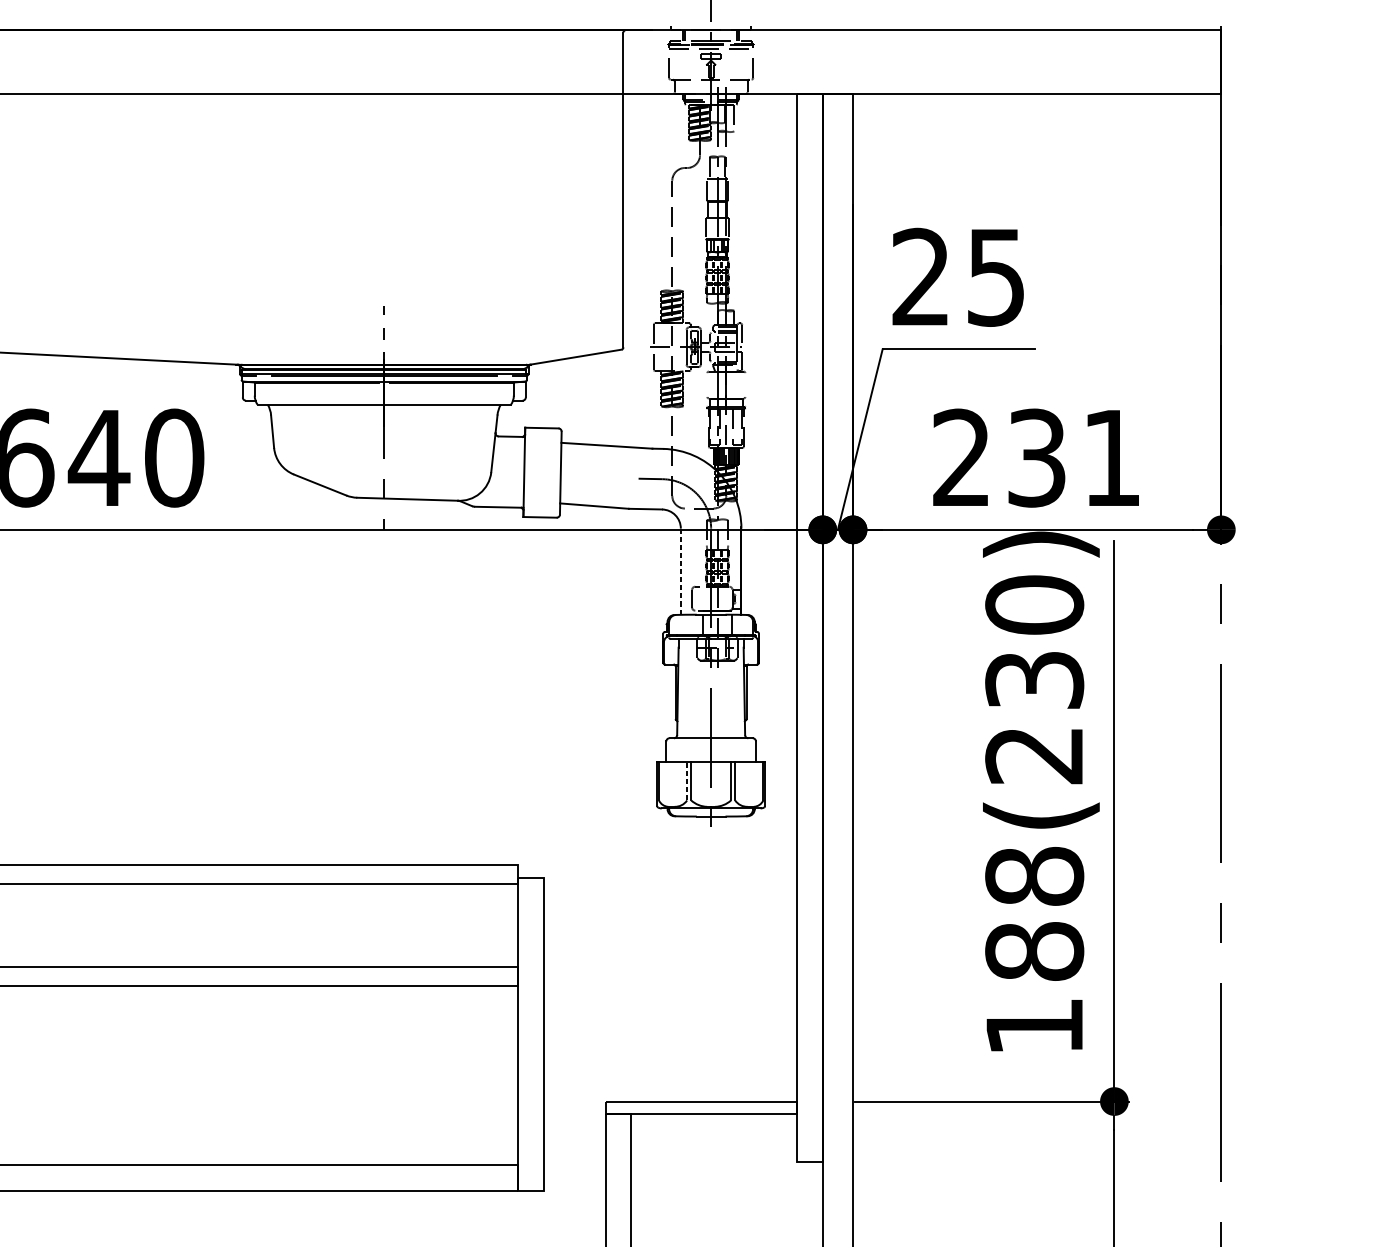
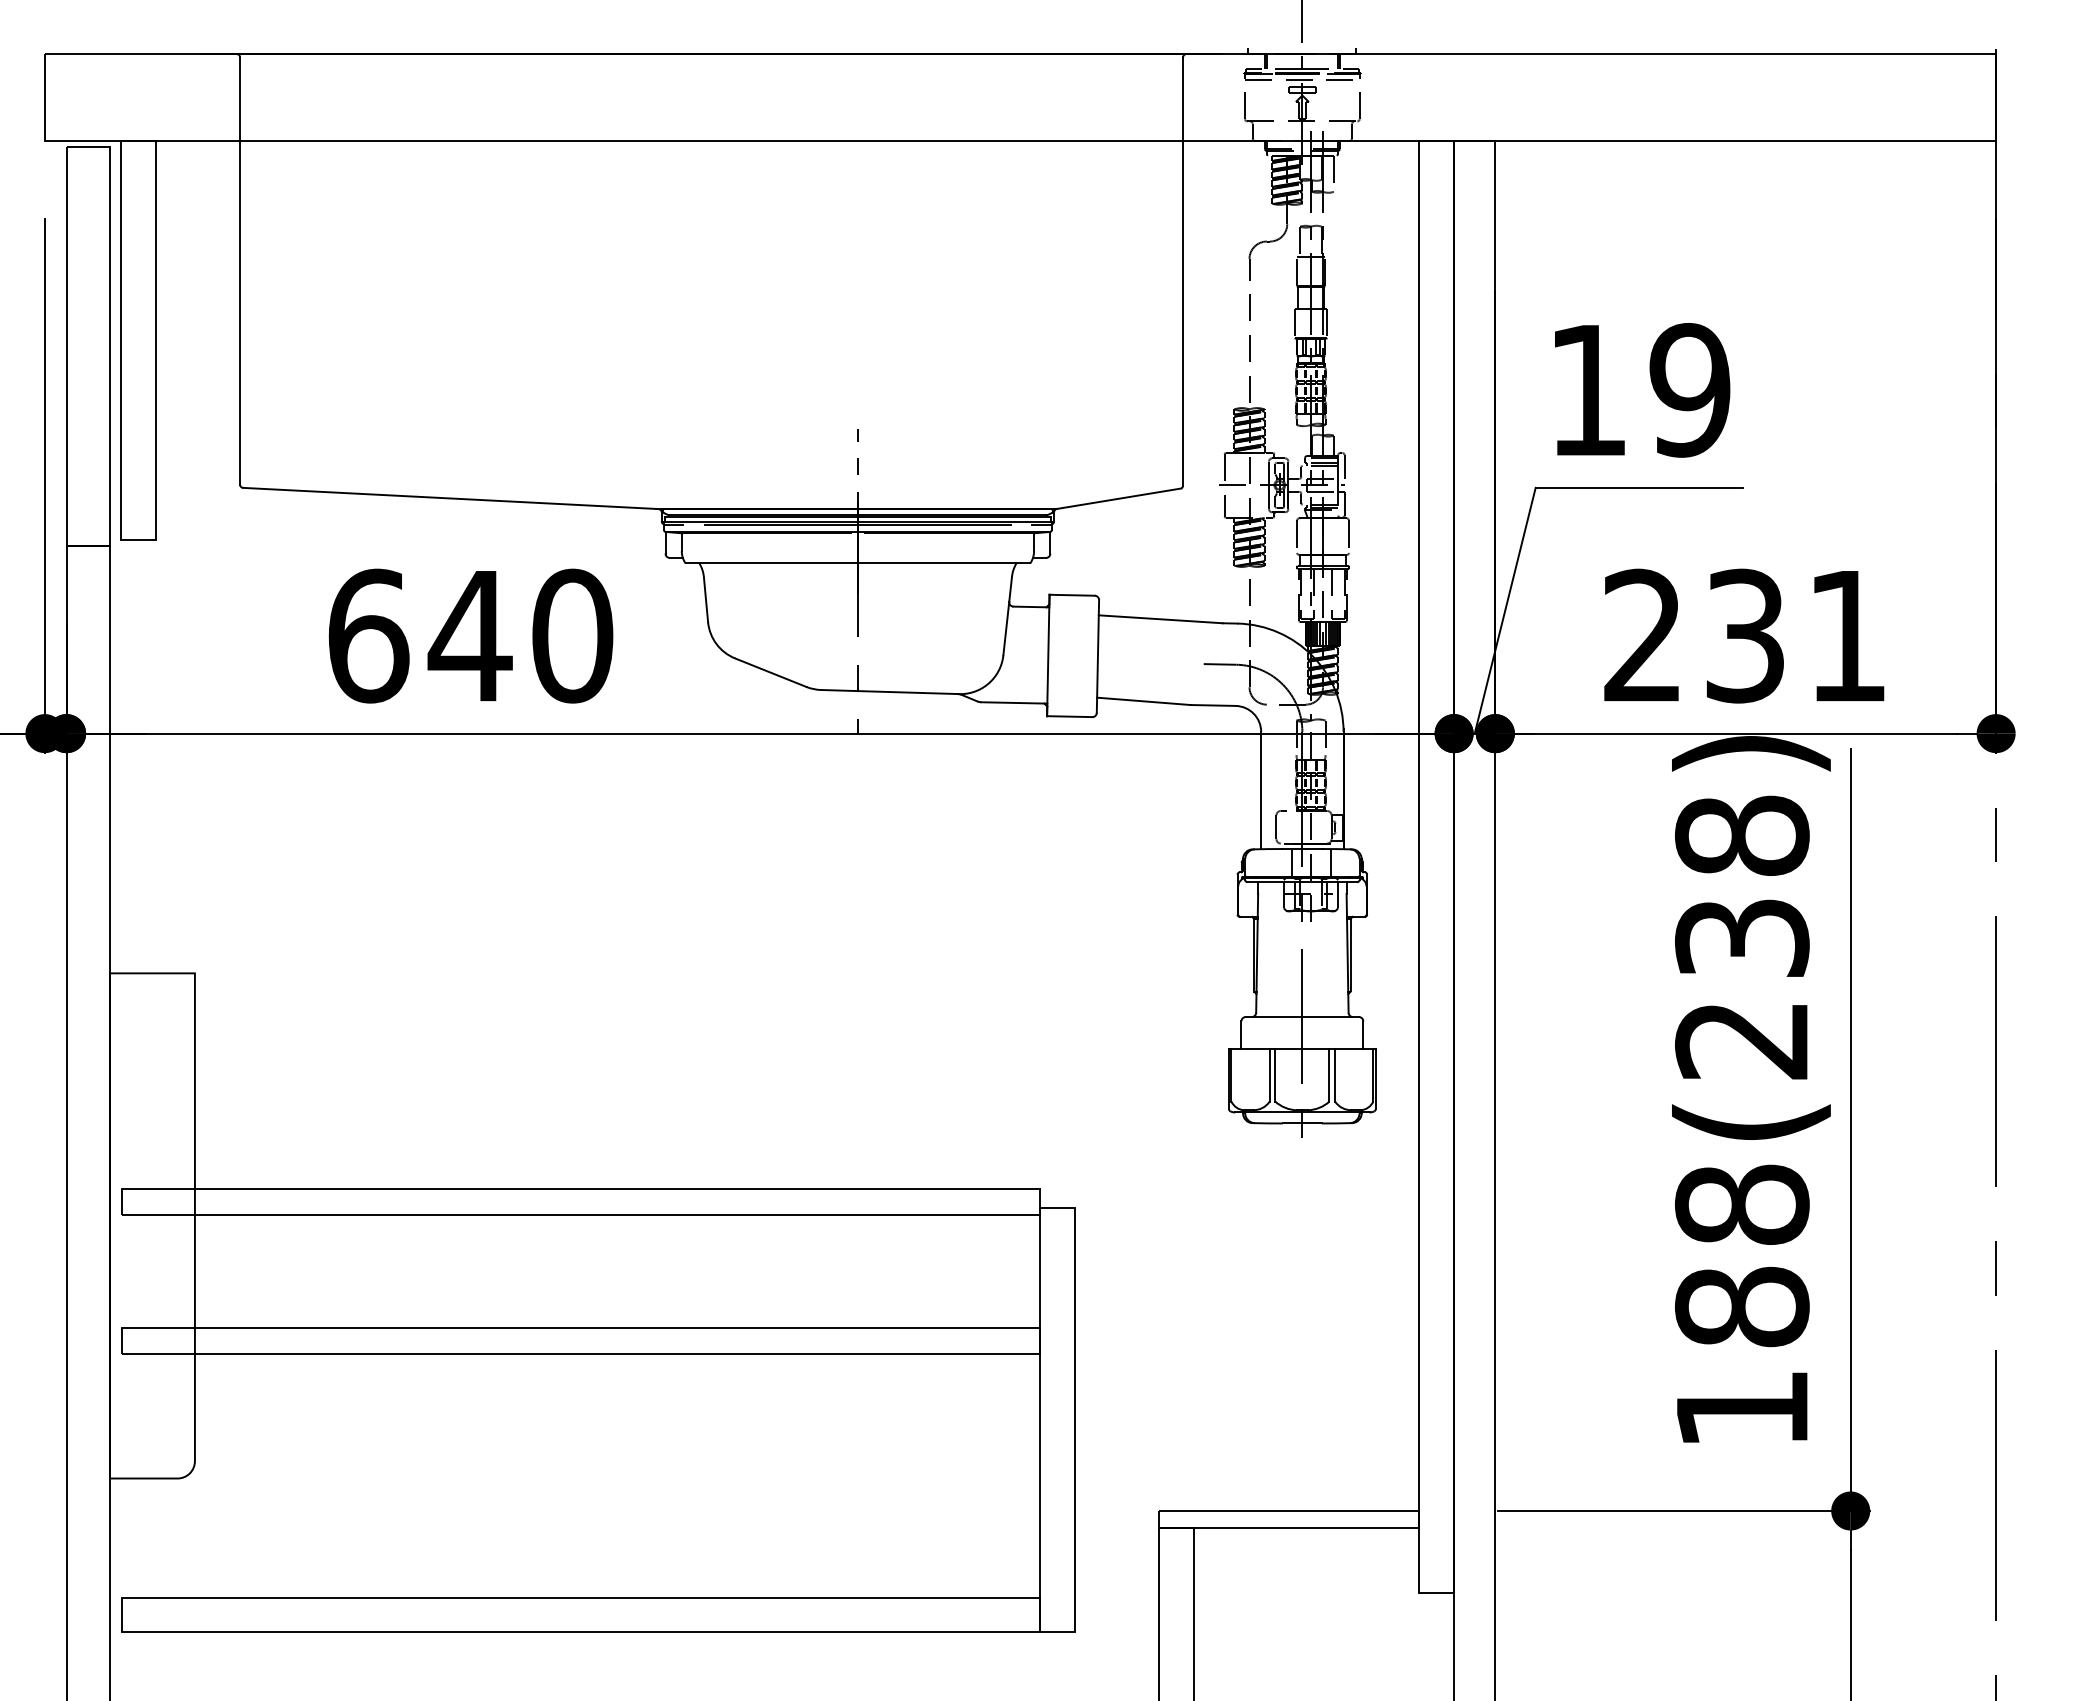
text: (959, 277) -> (1639, 390), 25 -> 19
line: (707, 384) -> (1297, 536), added
line: (745, 384) -> (1348, 536), added
line: (681, 571) -> (1261, 790), dashed -> solid
text: (1034, 604) -> (1742, 835), 188(230) -> 188(238)
line: (686, 780) -> (1269, 1074), dashed -> solid

